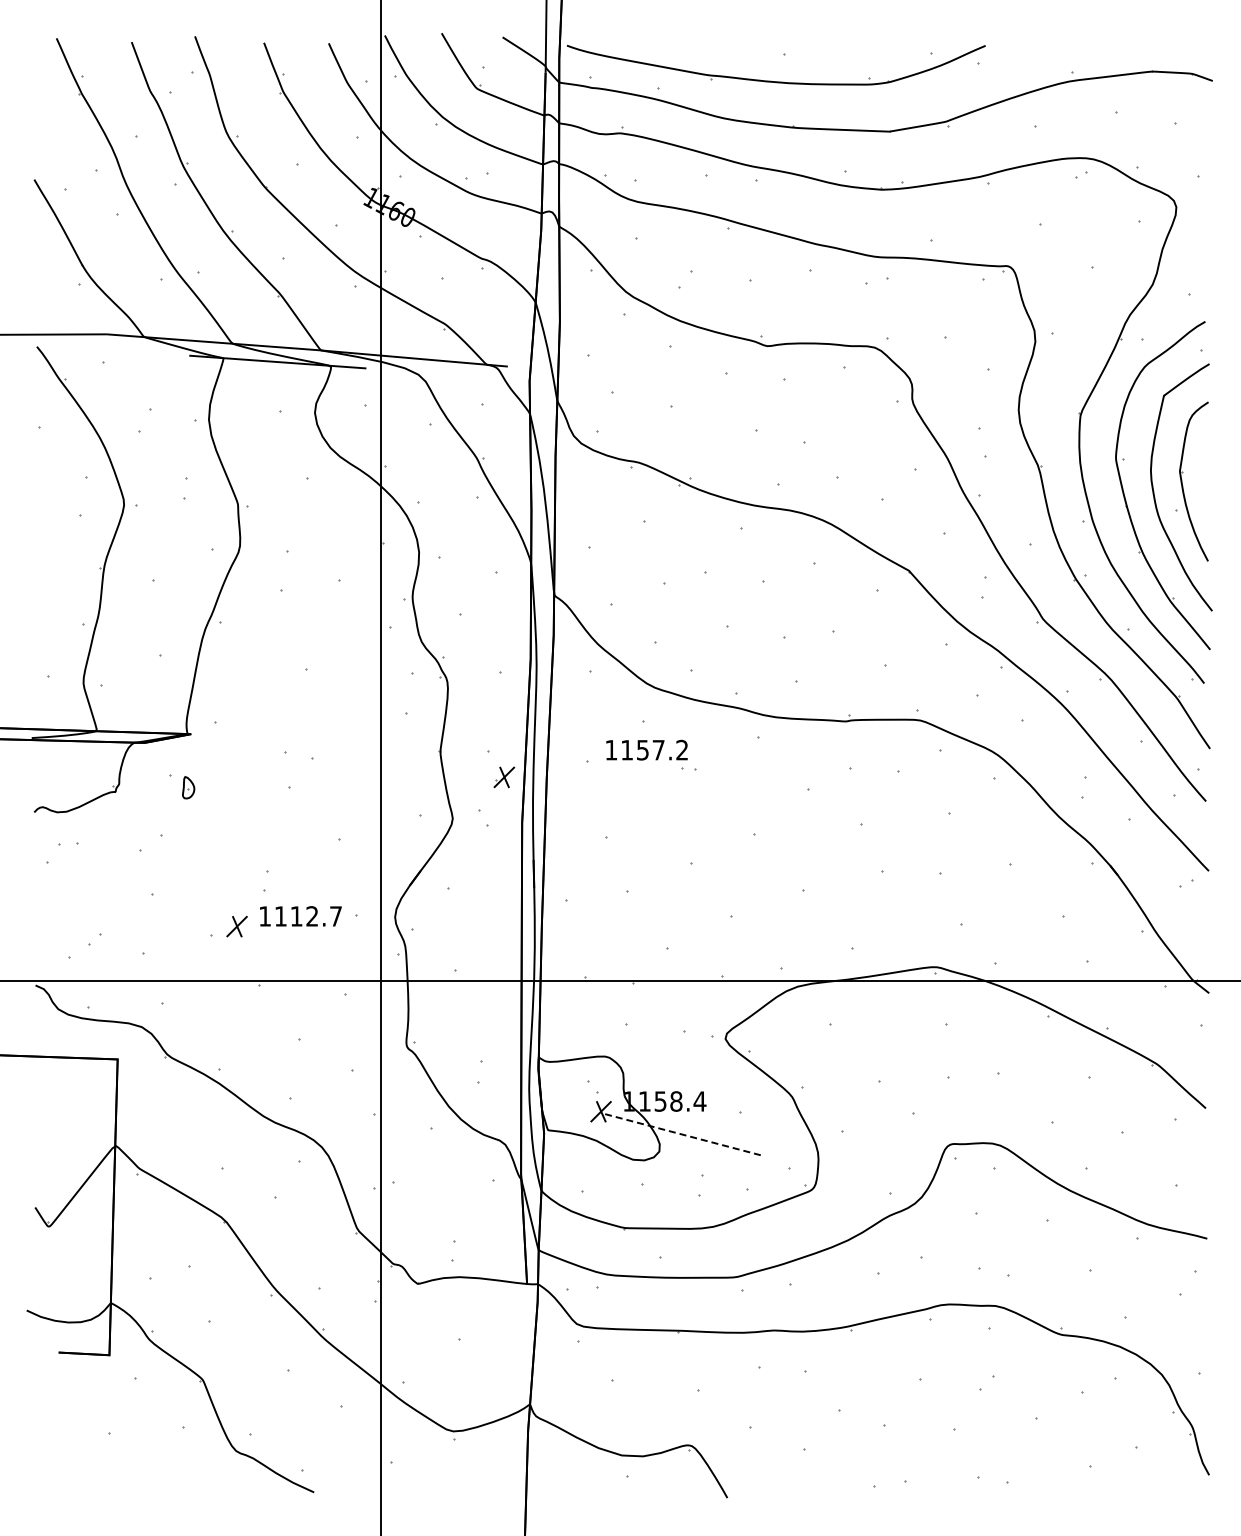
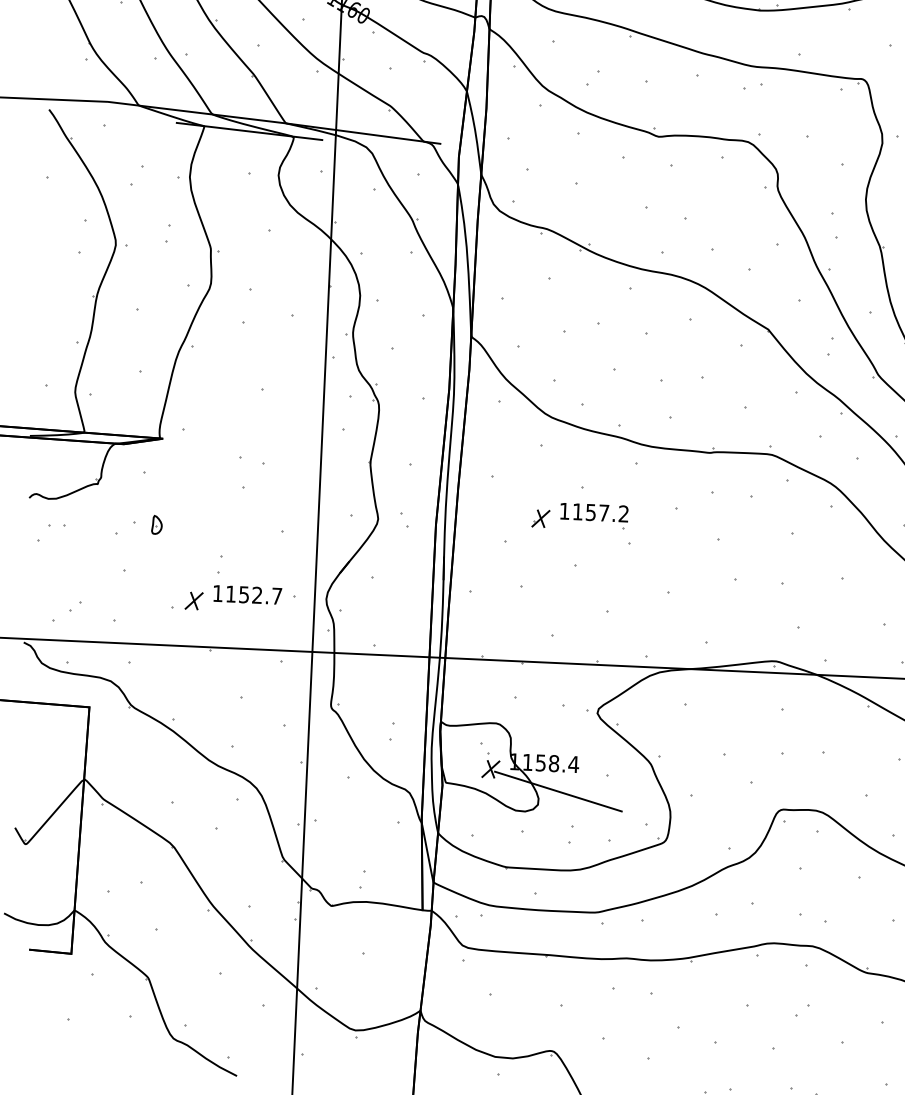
part: (646, 754) -> (593, 516), moved
part: (504, 777) -> (541, 518), moved
part: (188, 787) -> (156, 524), moved
text: (296, 916) -> (244, 594), 1112.7 -> 1152.7
line: (683, 1134) -> (558, 791), dashed -> solid

